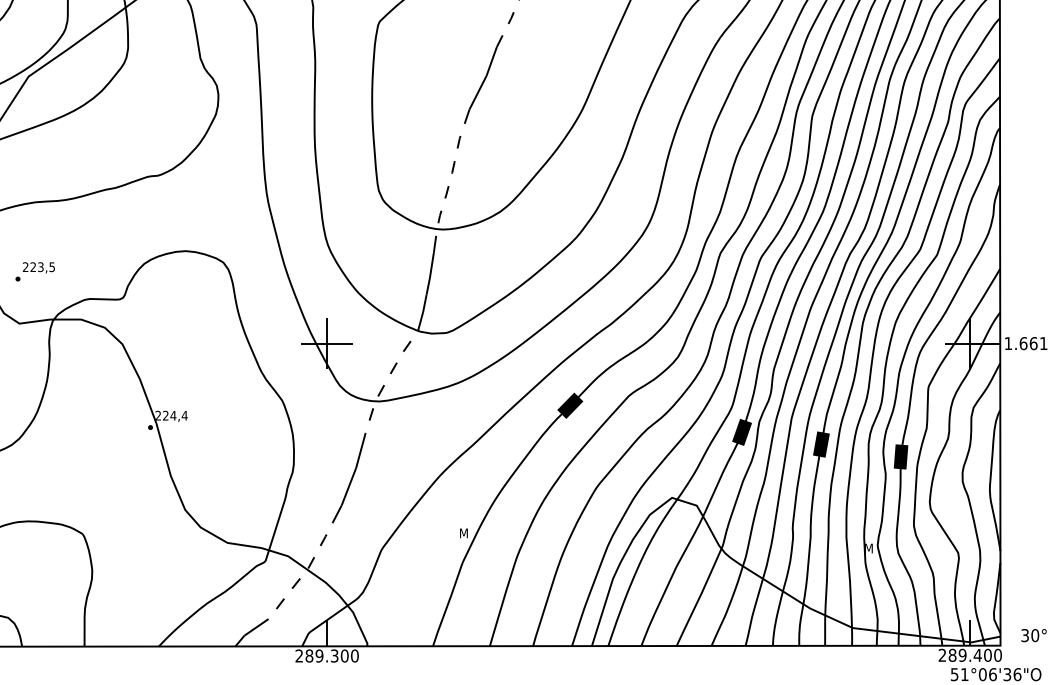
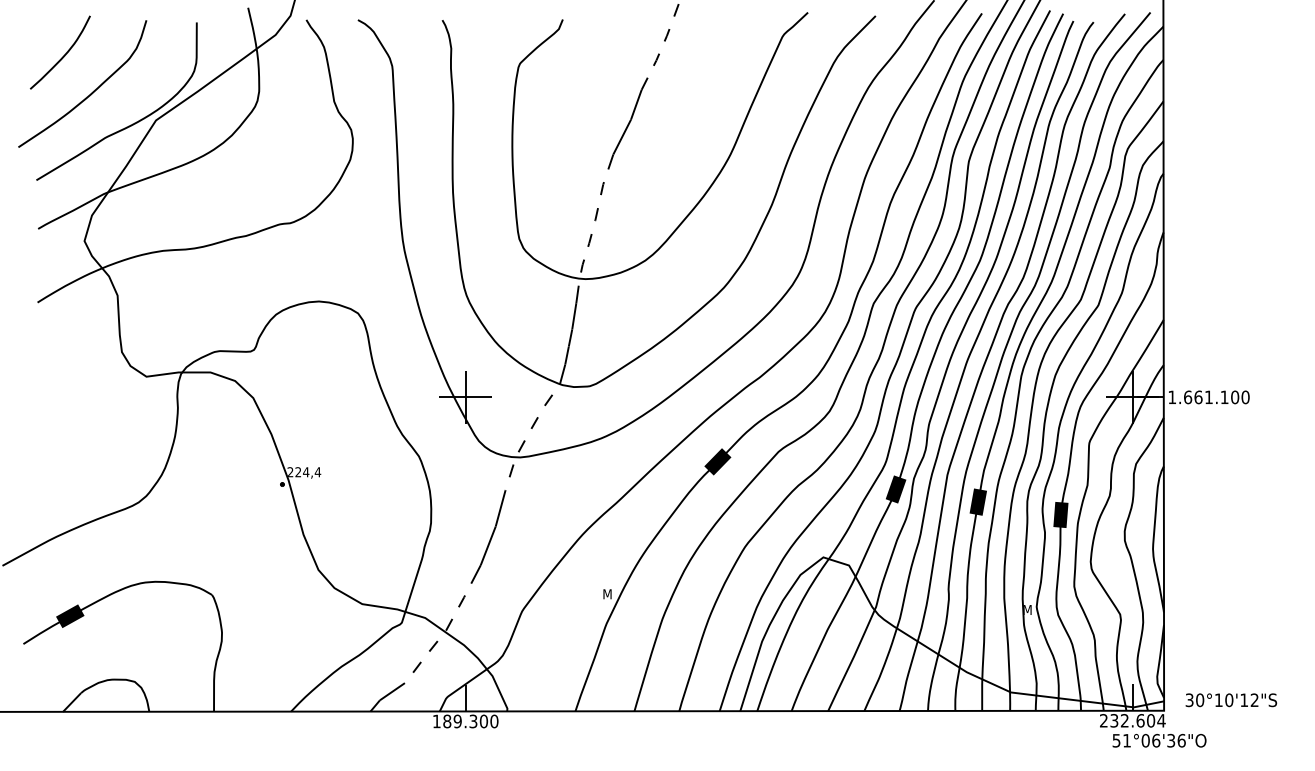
part: (34, 271) -> (162, 322), removed
text: (974, 655) -> (1137, 720), 289.400 -> 232.604
text: (299, 656) -> (436, 721), 289.300 -> 189.300

